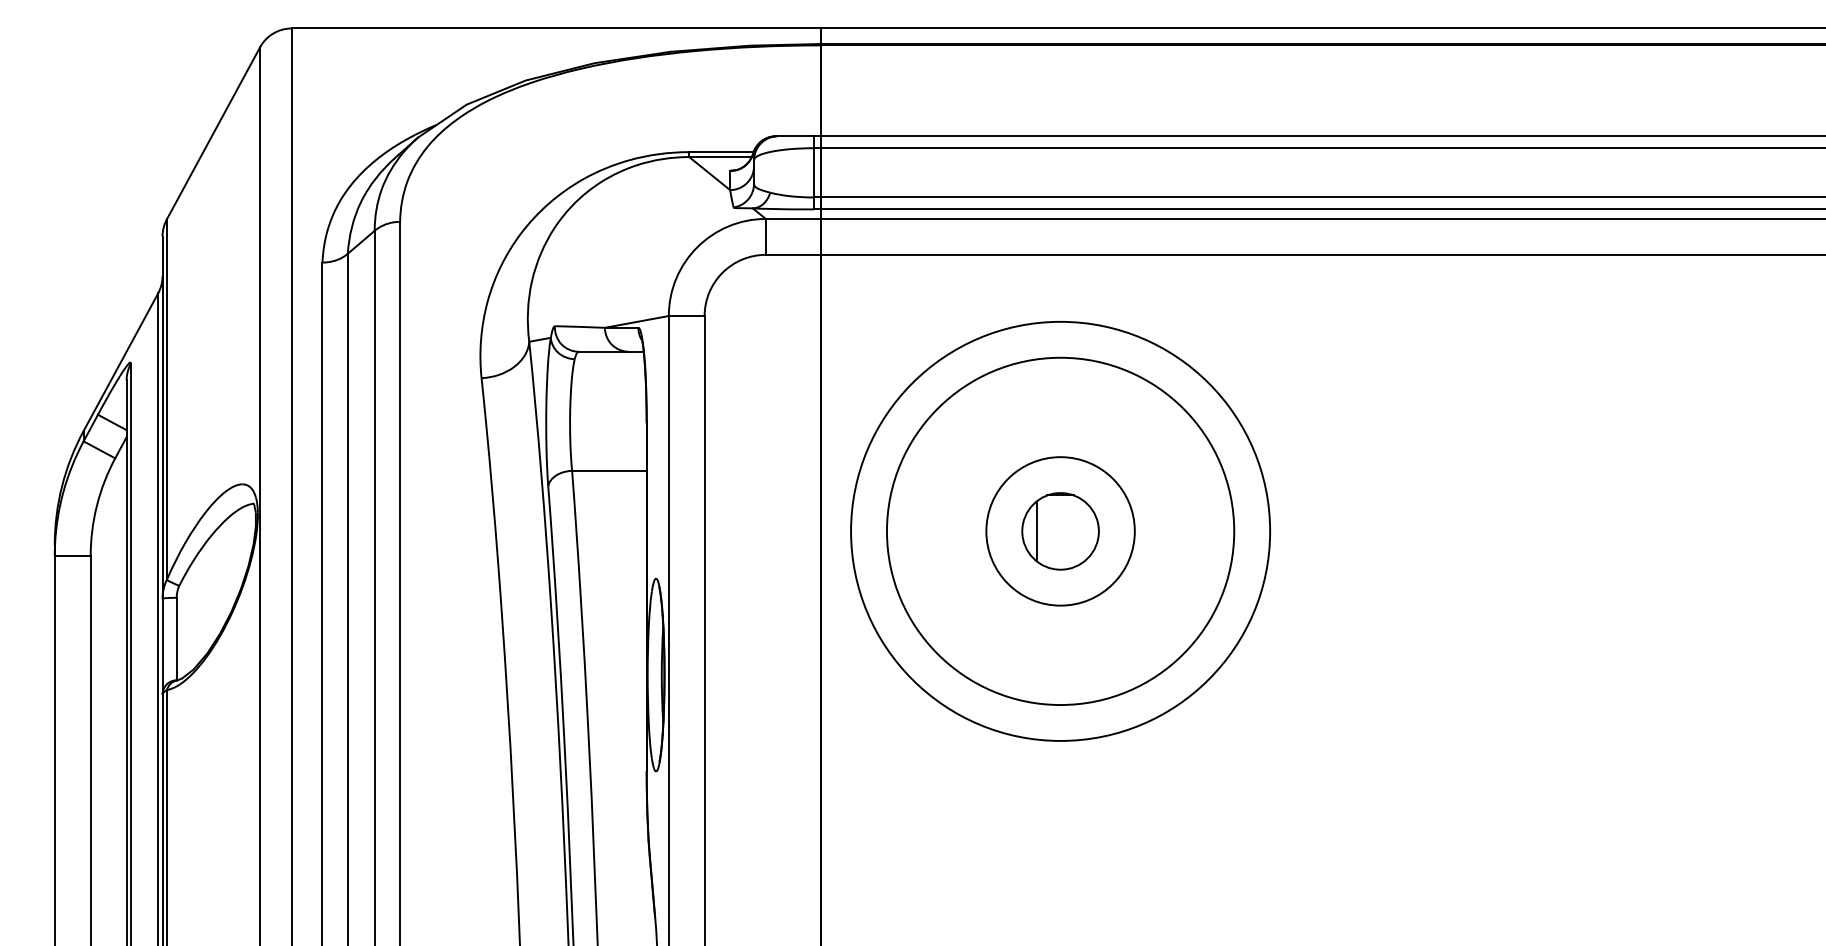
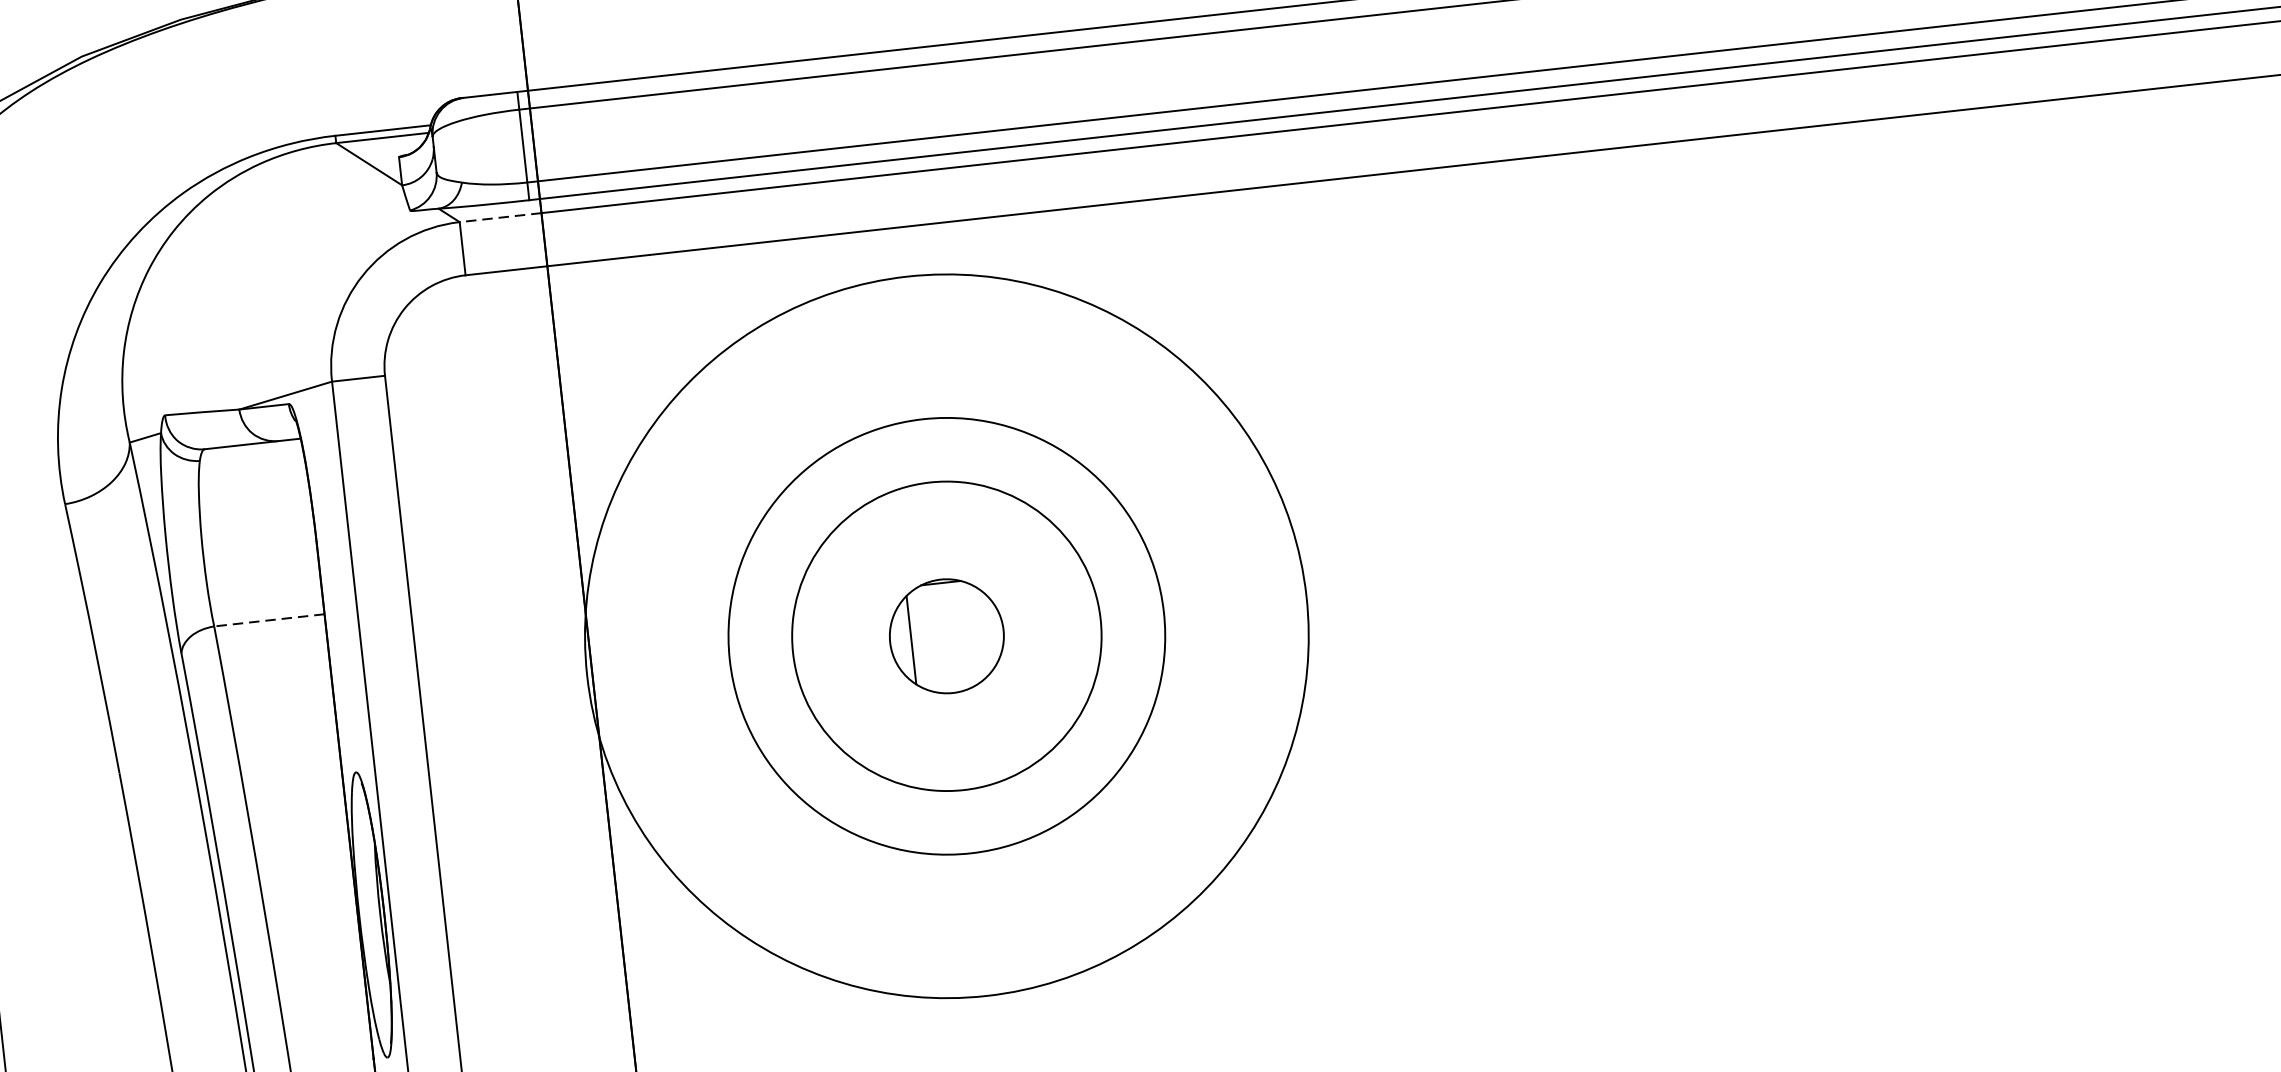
line: (793, 218) -> (500, 216), solid -> dashed
line: (608, 470) -> (267, 620), solid -> dashed
circle: (1060, 530) -> (946, 635), size x0.7
circle: (1060, 531) -> (946, 636), size x1.4
circle: (1060, 531) -> (946, 636), size x1.4

